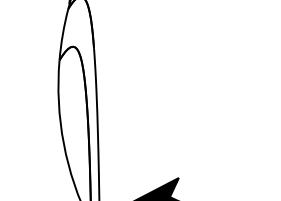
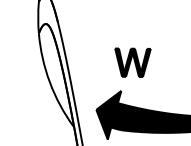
part: (205, 134) -> (132, 62), added

